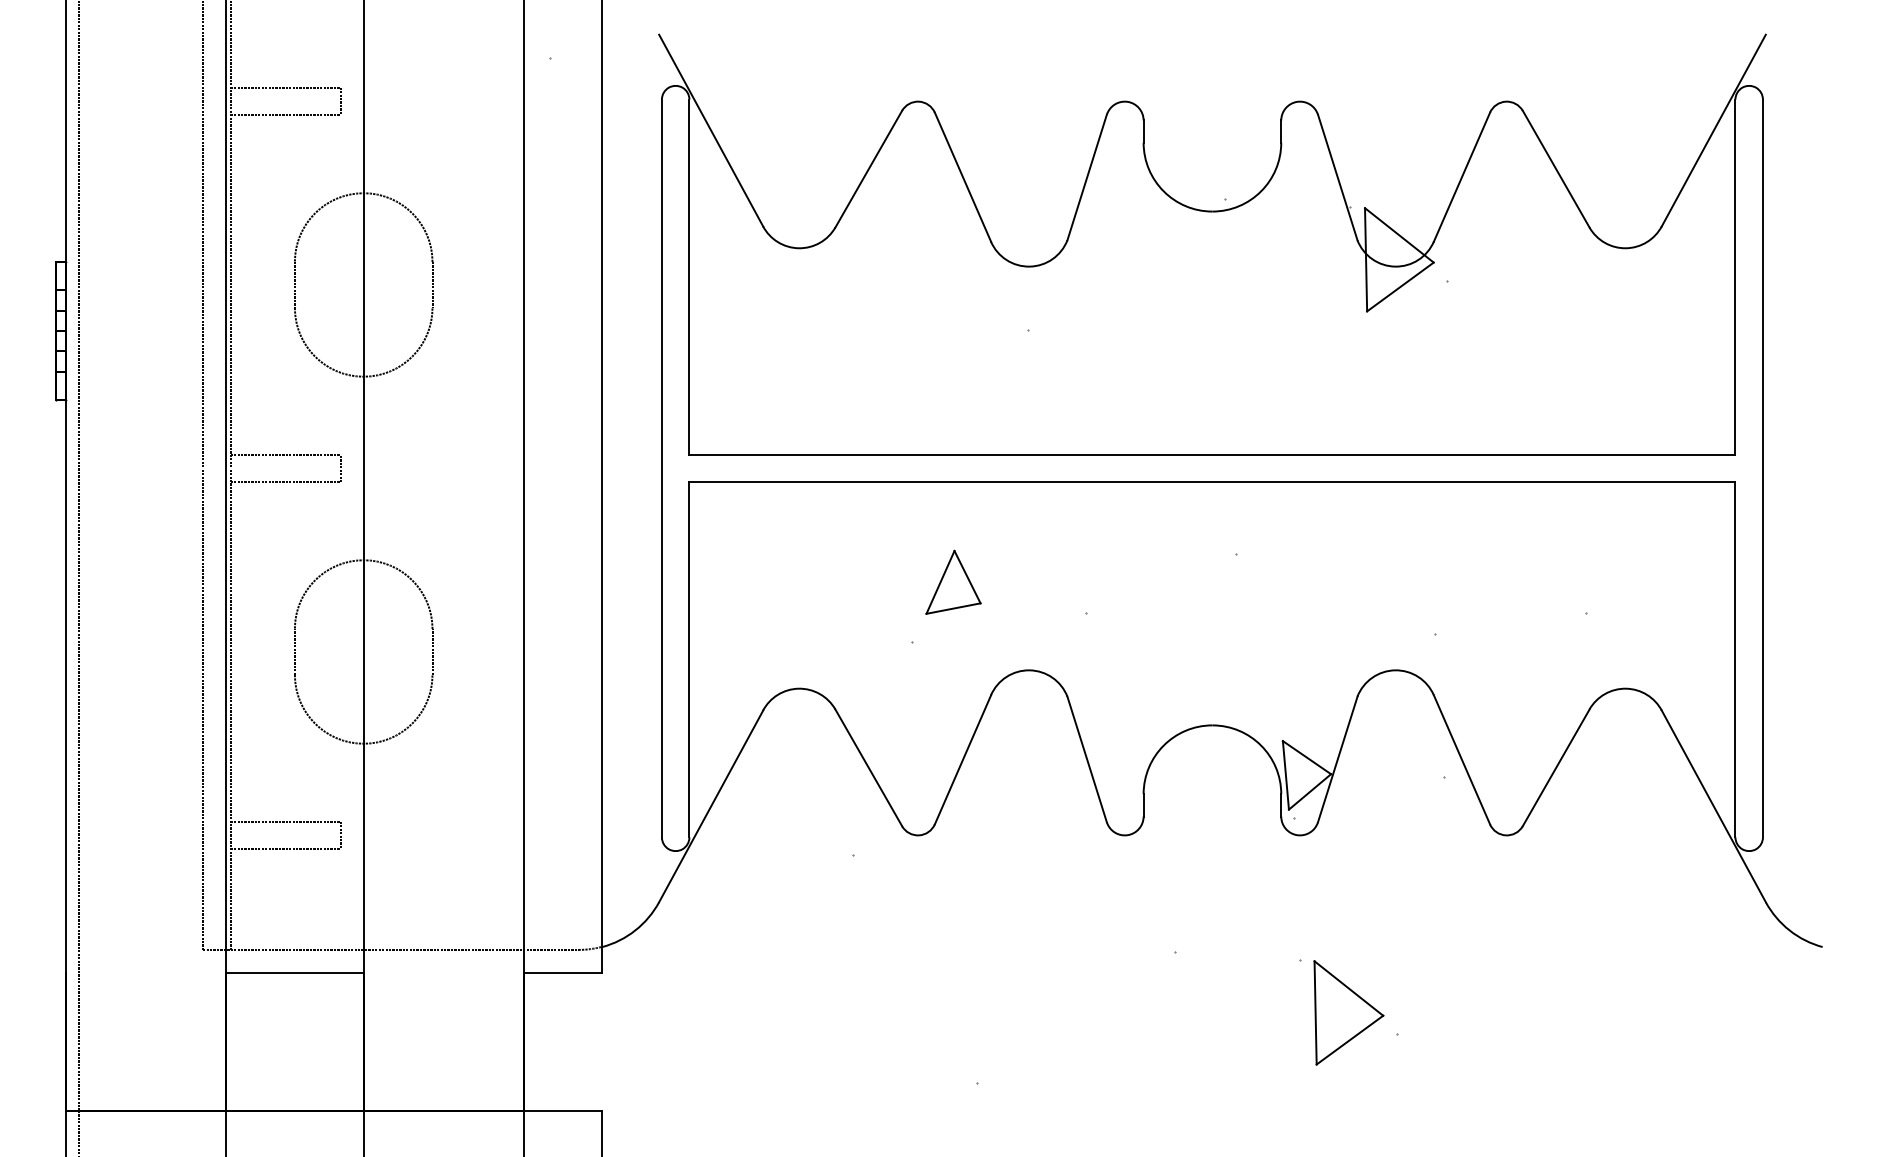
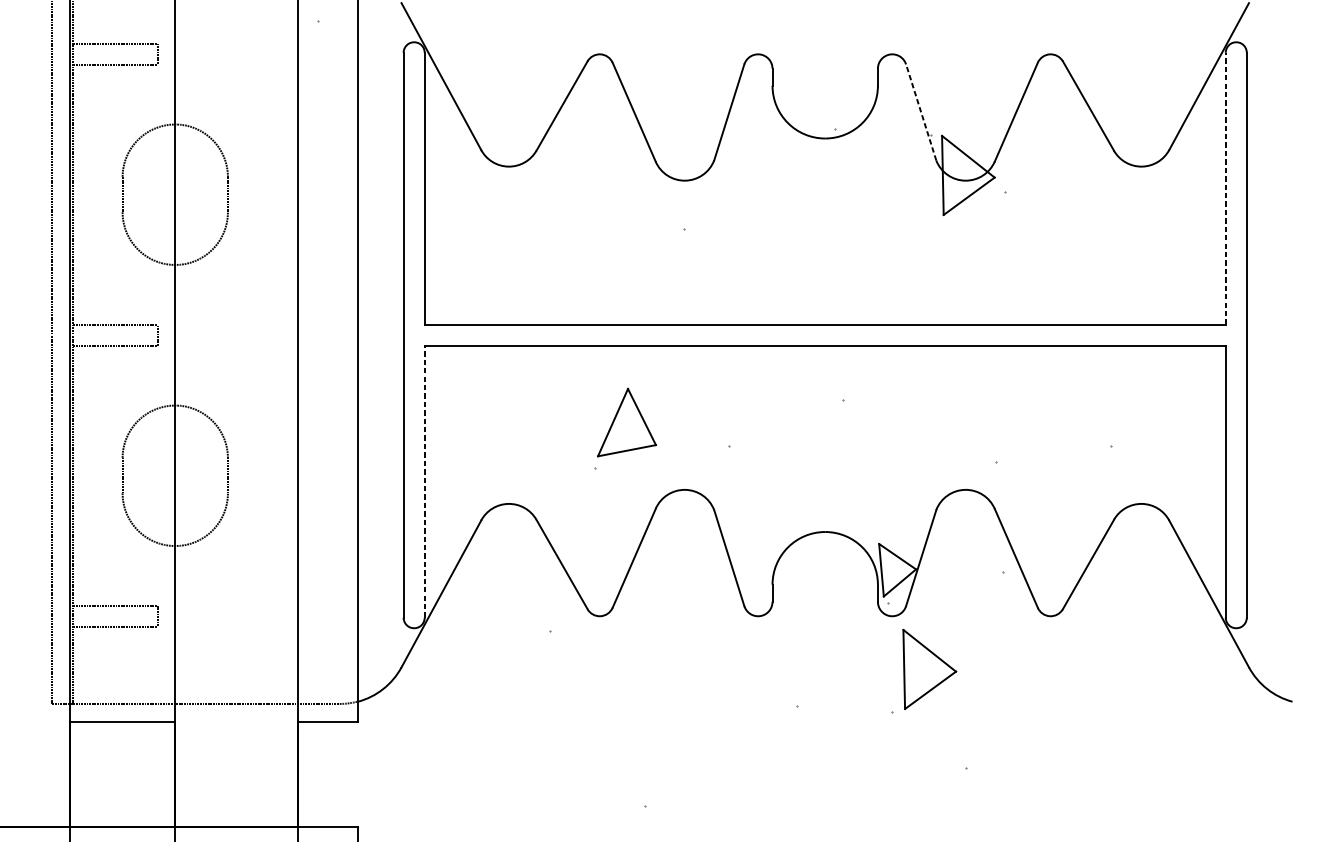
line: (1337, 177) -> (921, 112), solid -> dashed
line: (1735, 277) -> (1225, 189), solid -> dashed
part: (953, 581) -> (626, 421), size x1.4
line: (689, 659) -> (424, 481), solid -> dashed
part: (1348, 1012) -> (929, 669), moved

